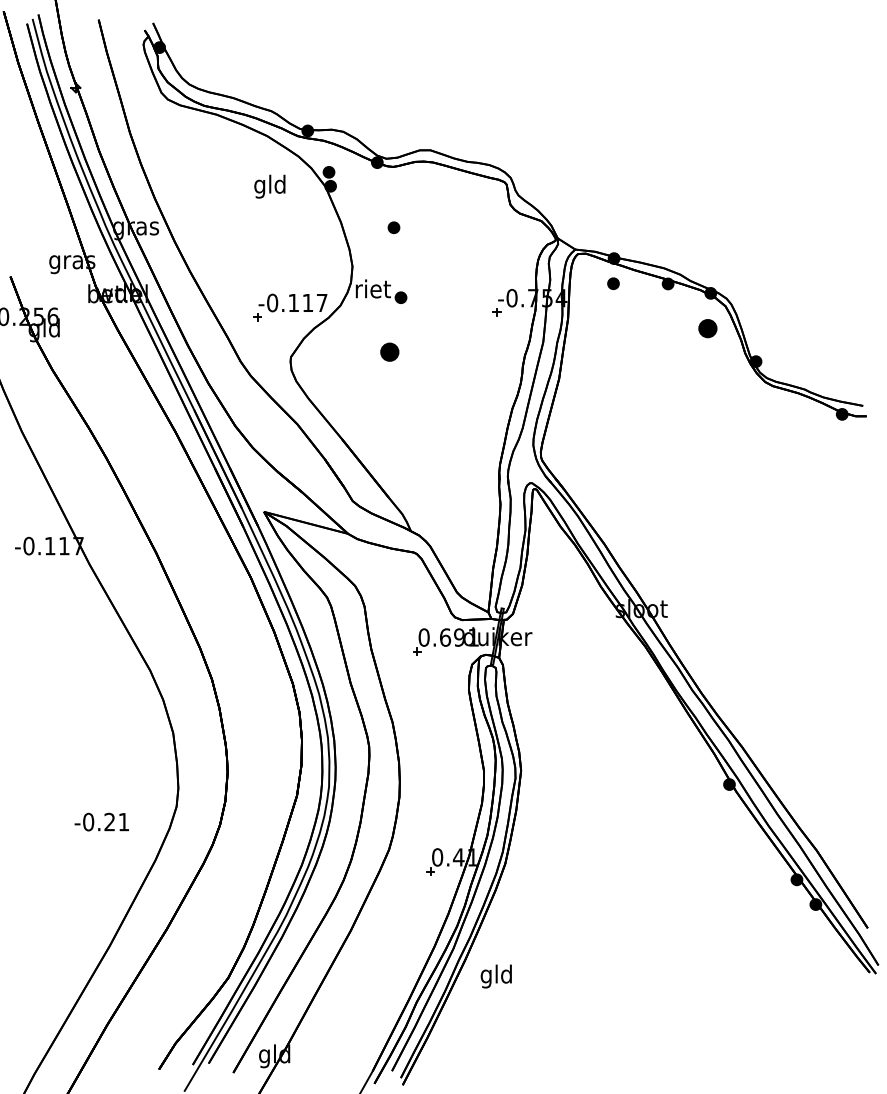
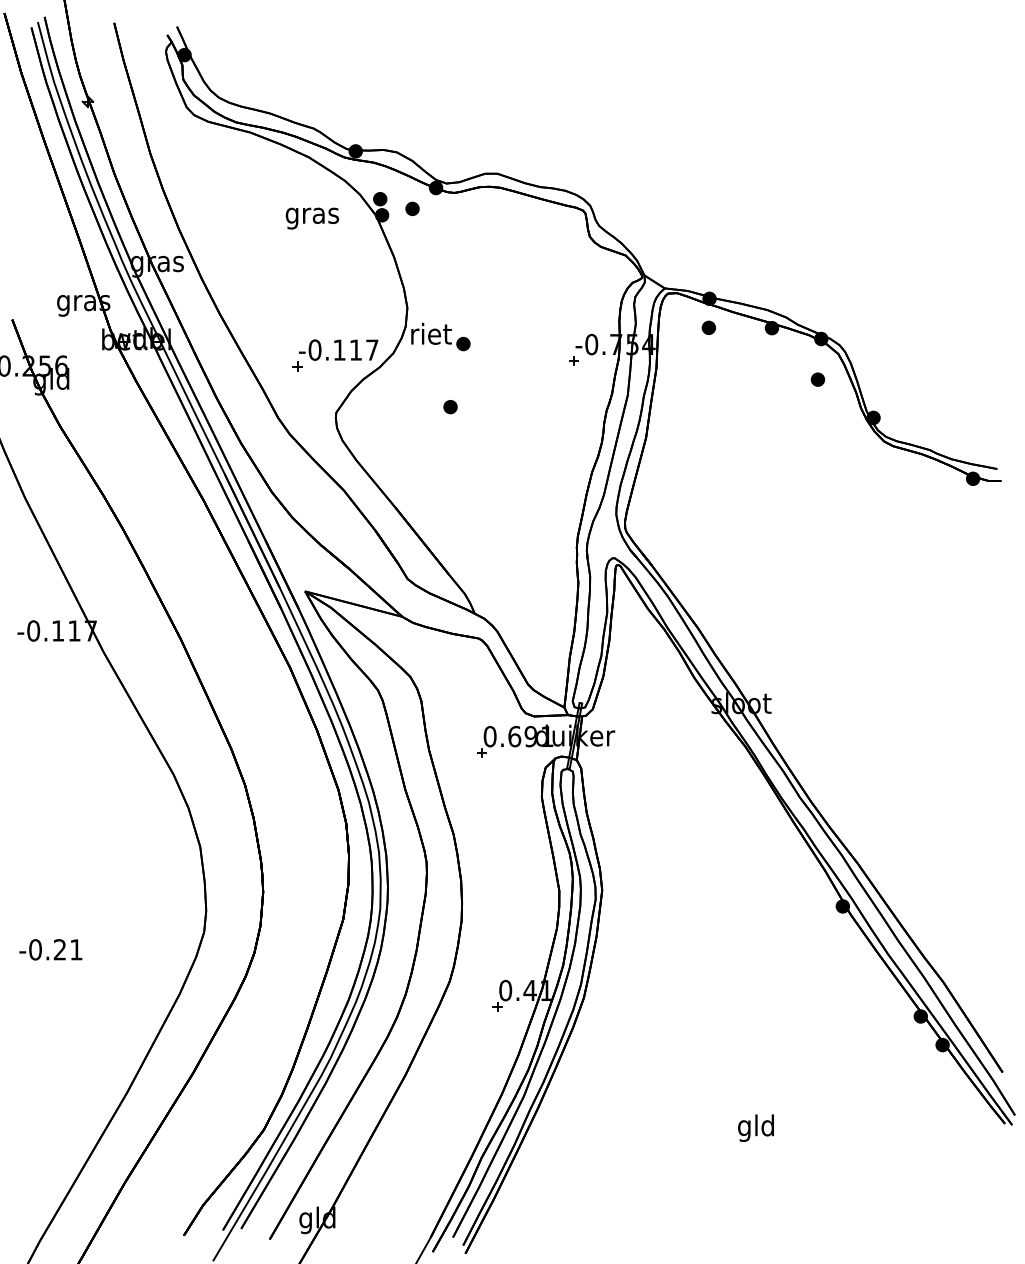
text: (270, 186) -> (312, 215), gld -> gras
part: (393, 227) -> (411, 208), moved
part: (707, 328) -> (817, 379), size x0.62
part: (389, 352) -> (450, 407), size x0.62
text: (101, 821) -> (50, 949), moved
text: (495, 976) -> (755, 1128), moved

